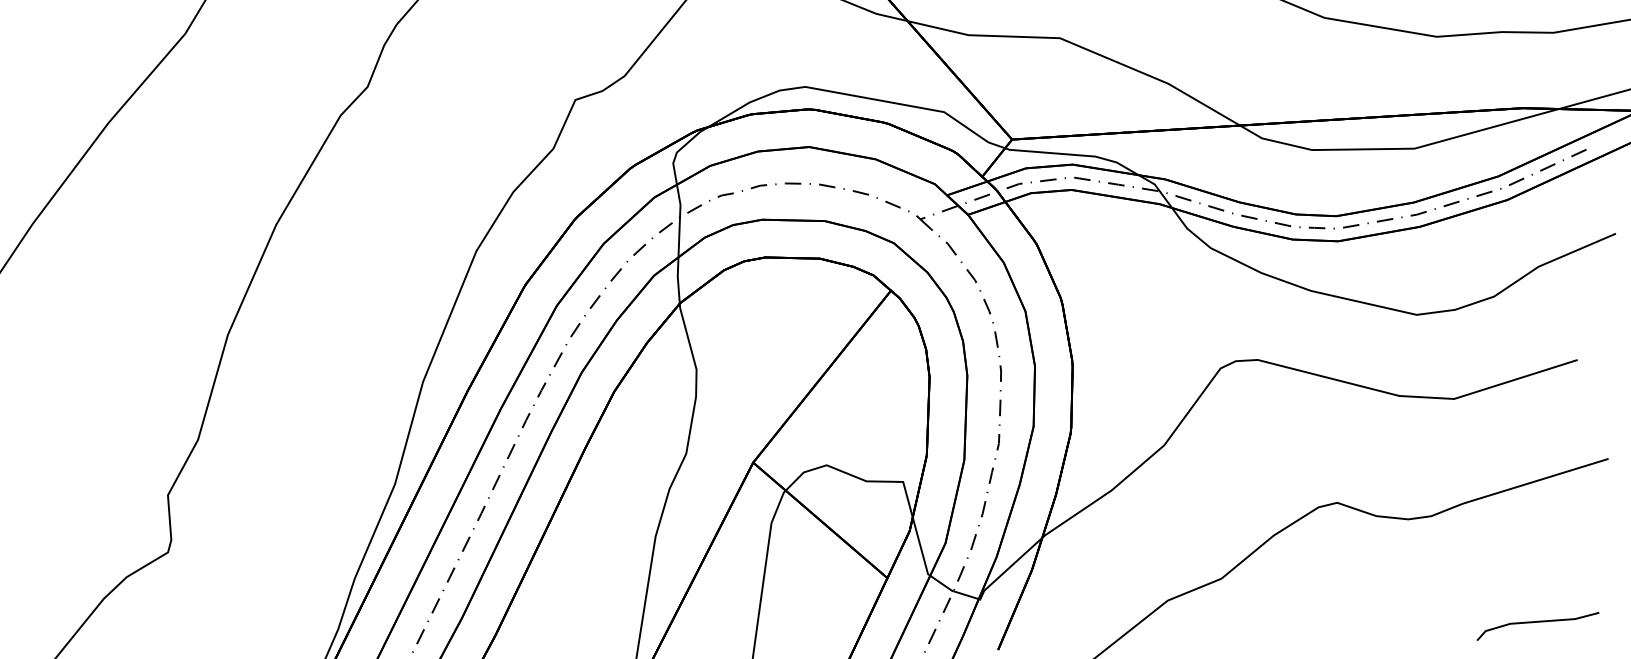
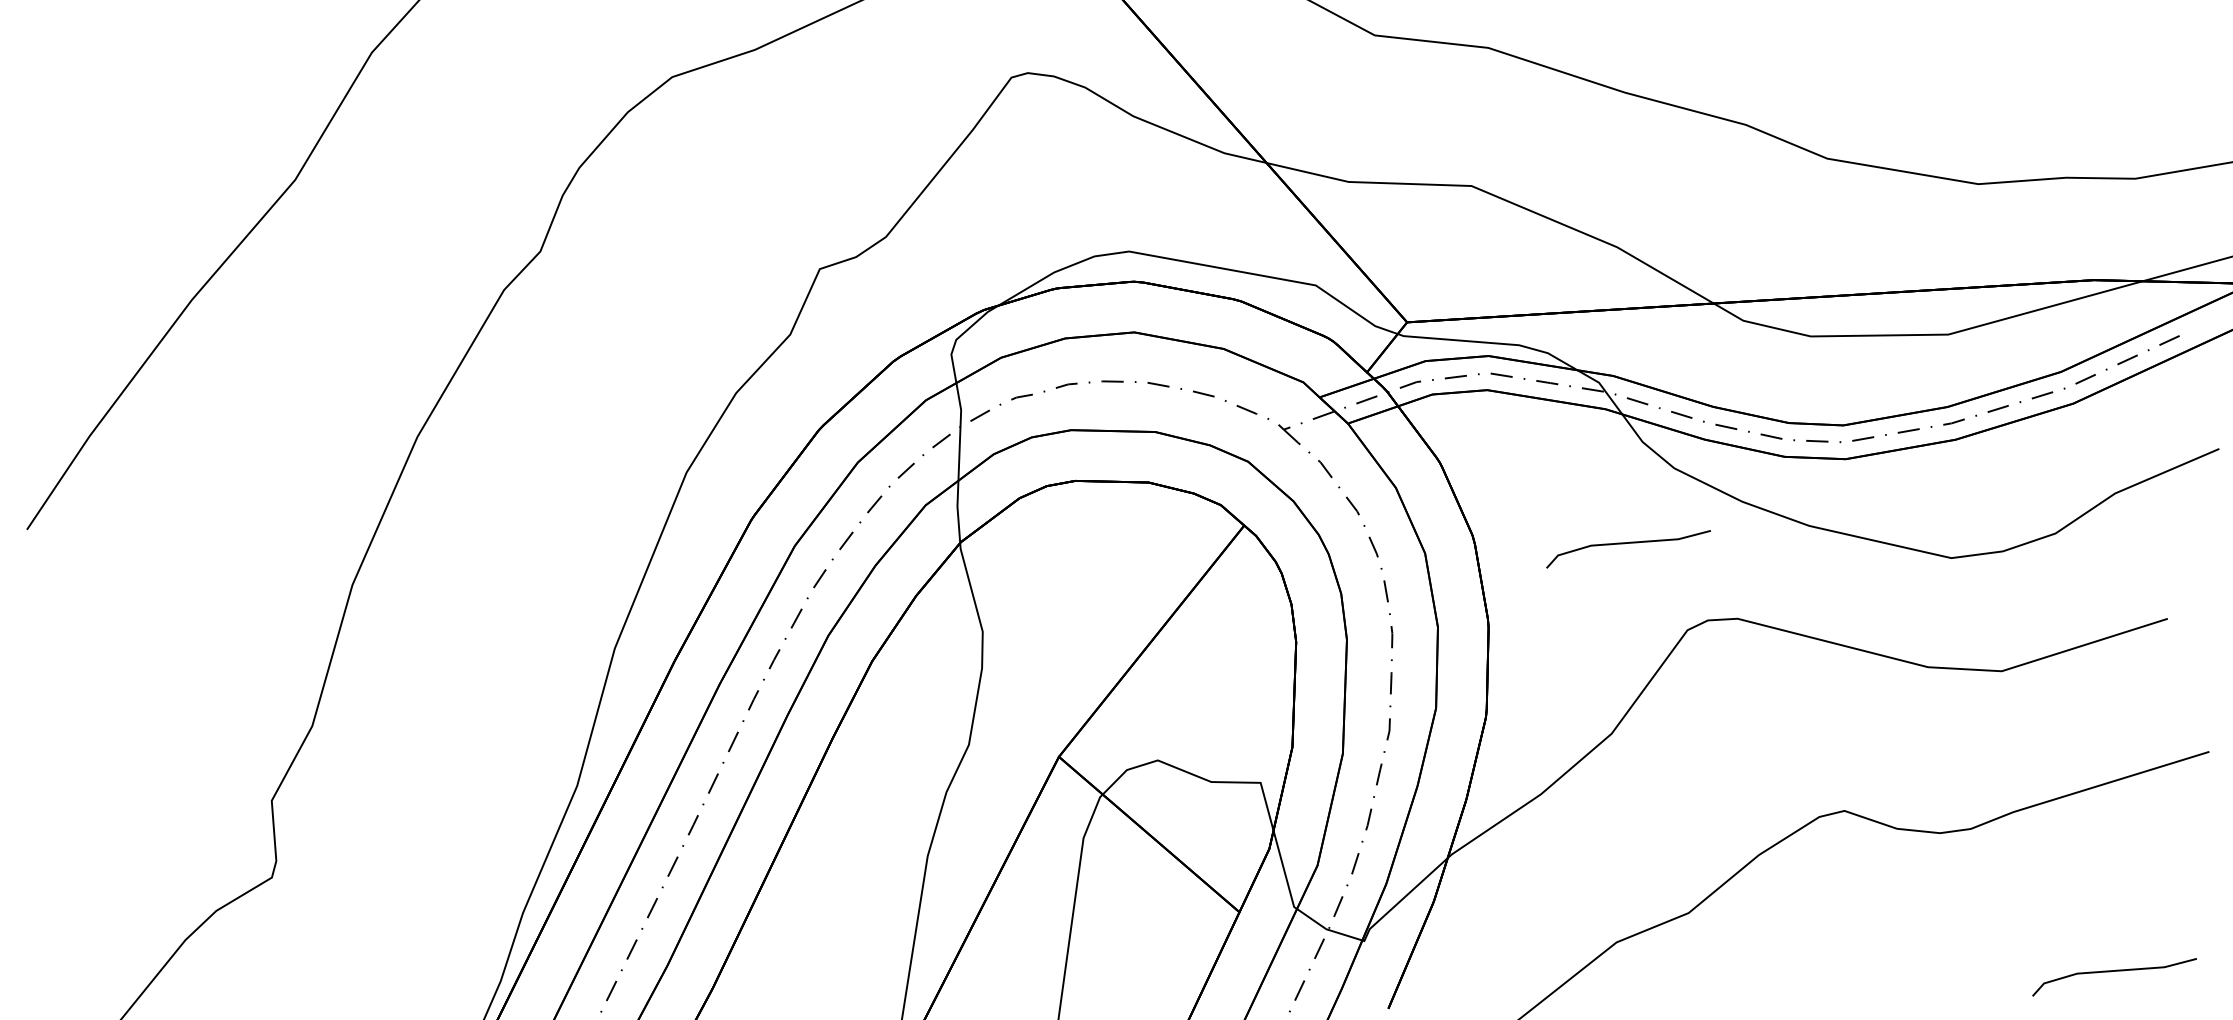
line: (1176, 303) -> (1628, 543), added

